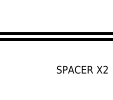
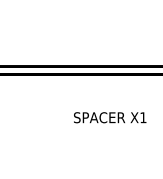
text: (105, 69) -> (143, 117), X2 -> X1

